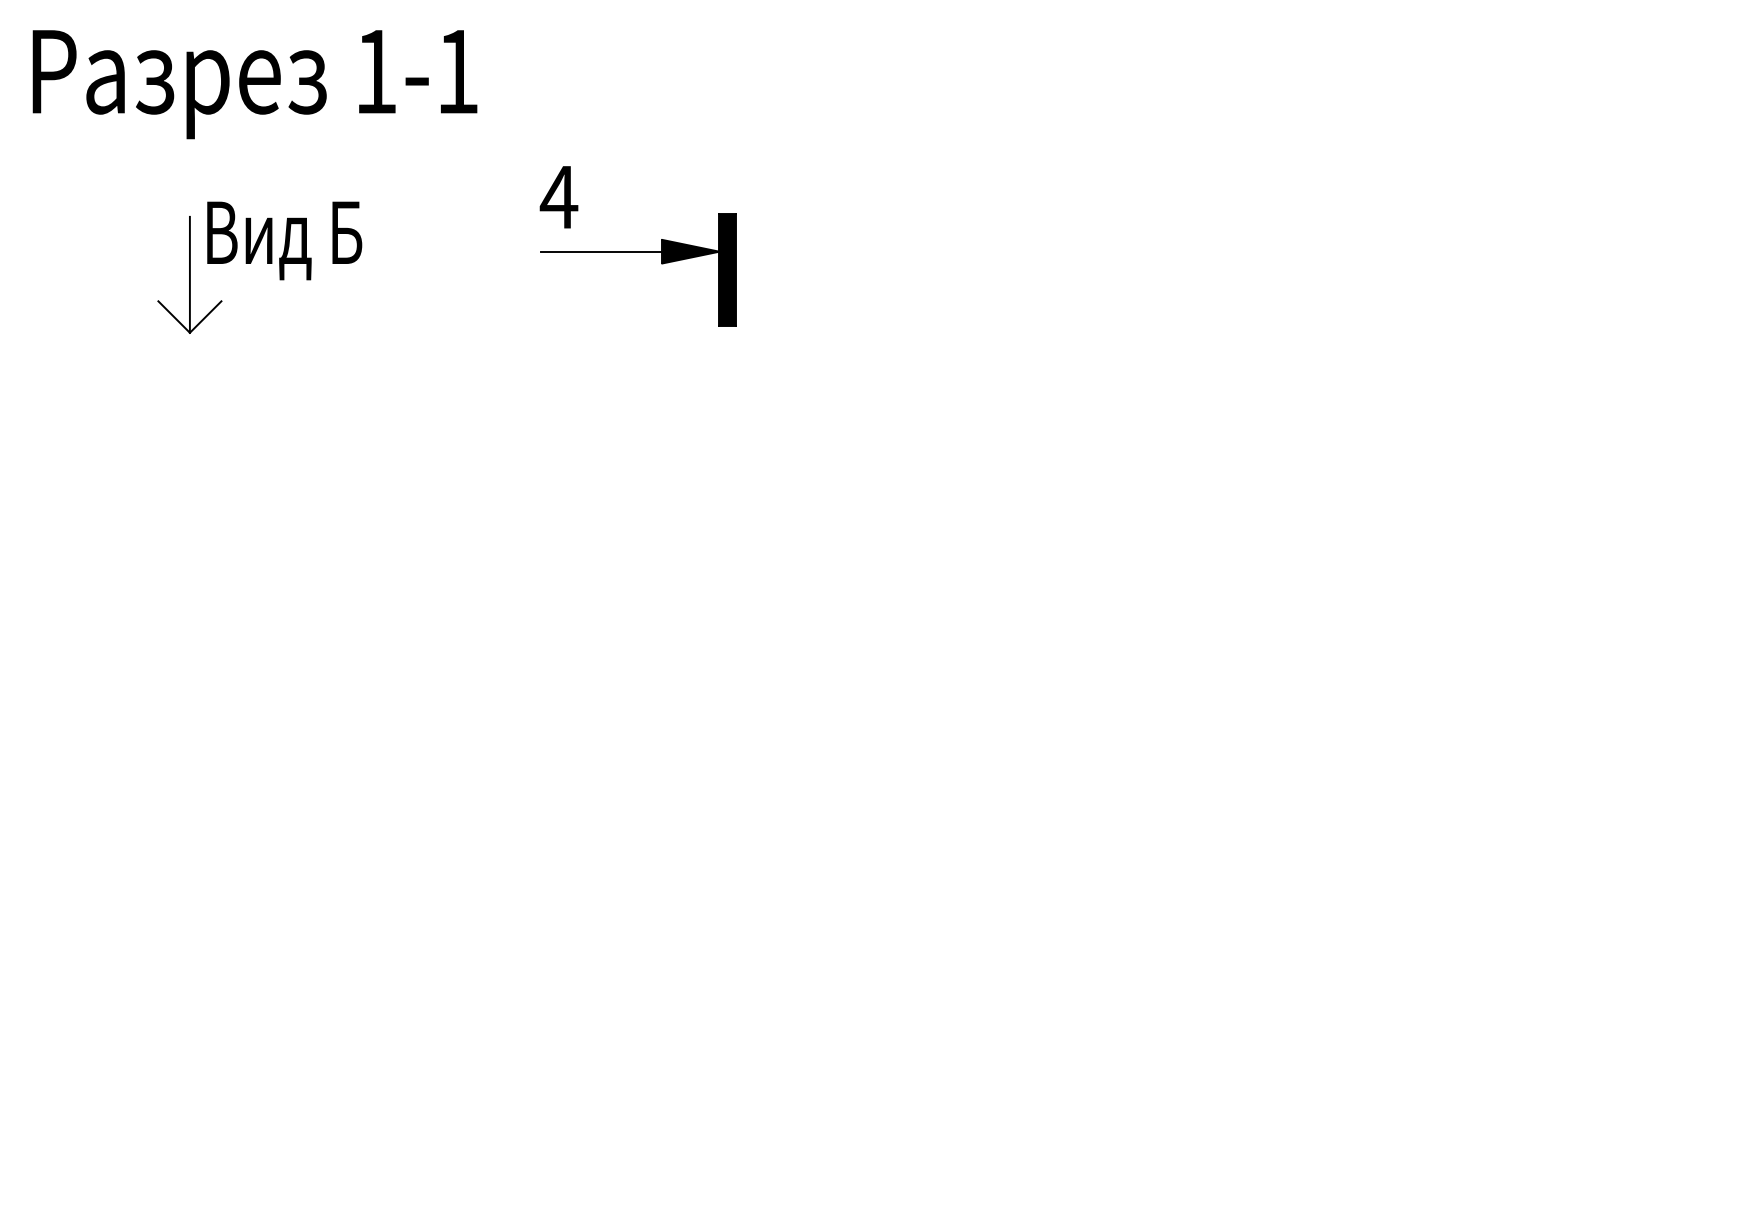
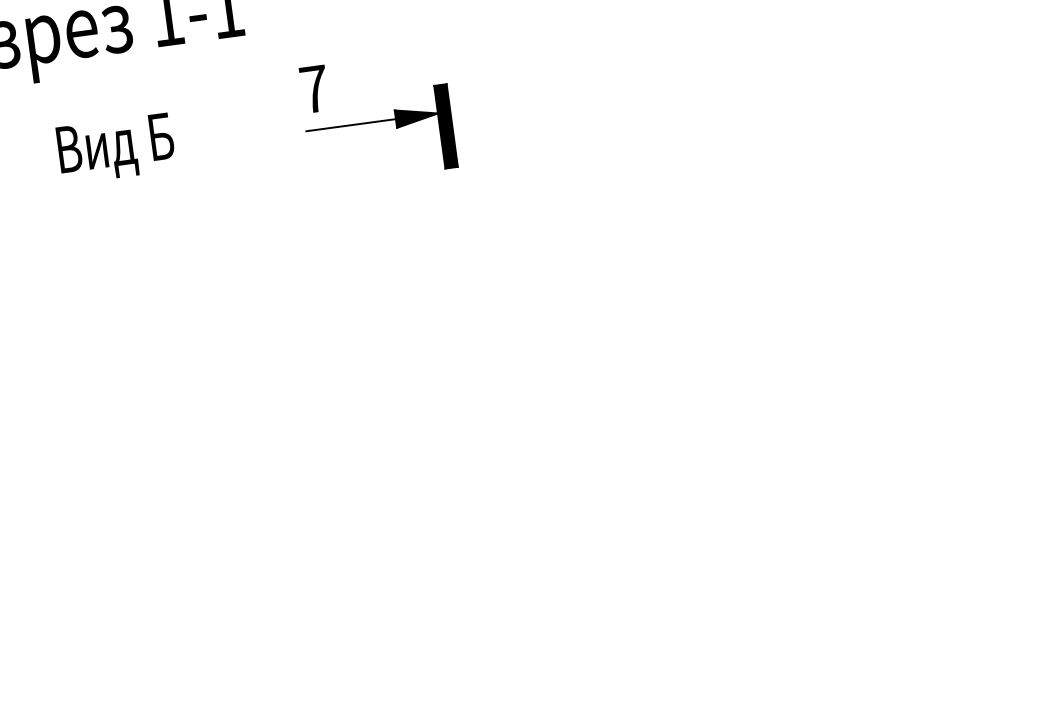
text: (558, 197) -> (313, 89), 4 -> 7
part: (189, 274) -> (49, 183), removed

